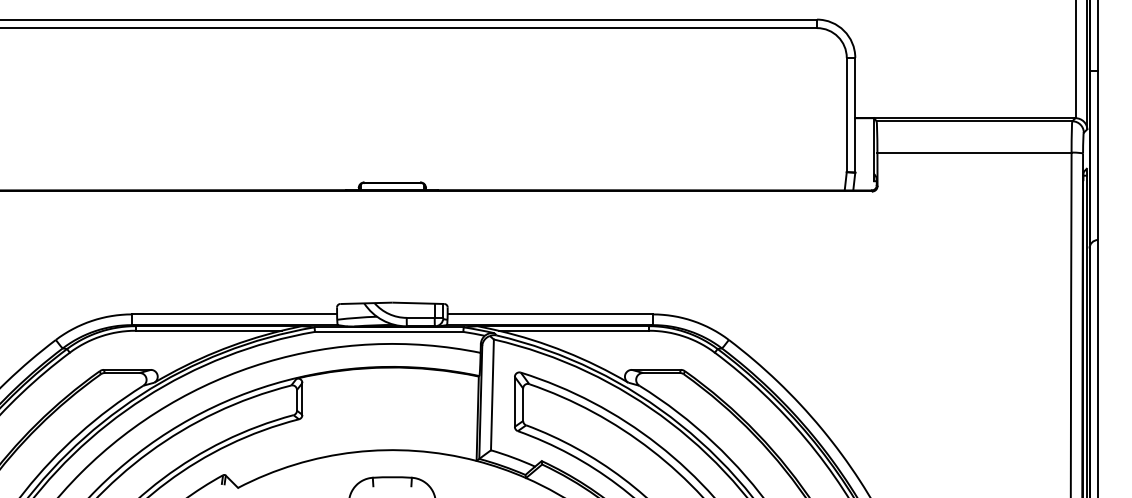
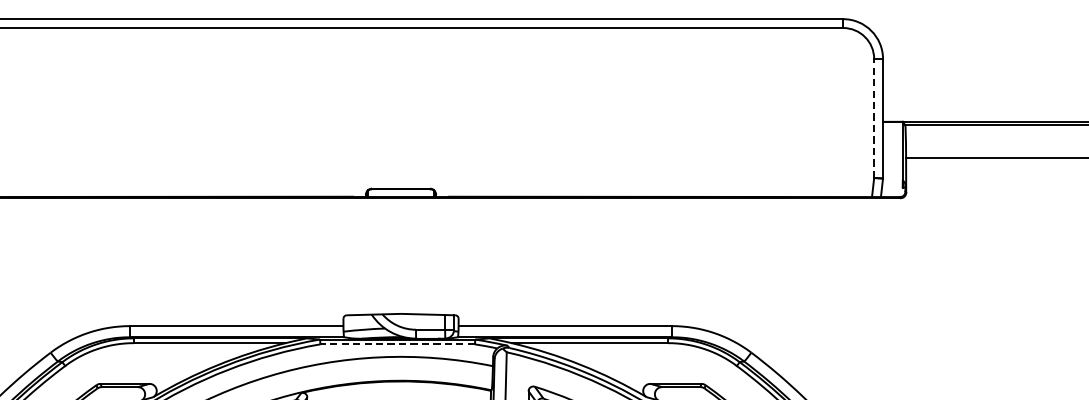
line: (846, 114) -> (873, 117), solid -> dashed
line: (388, 331) -> (397, 343), solid -> dashed

